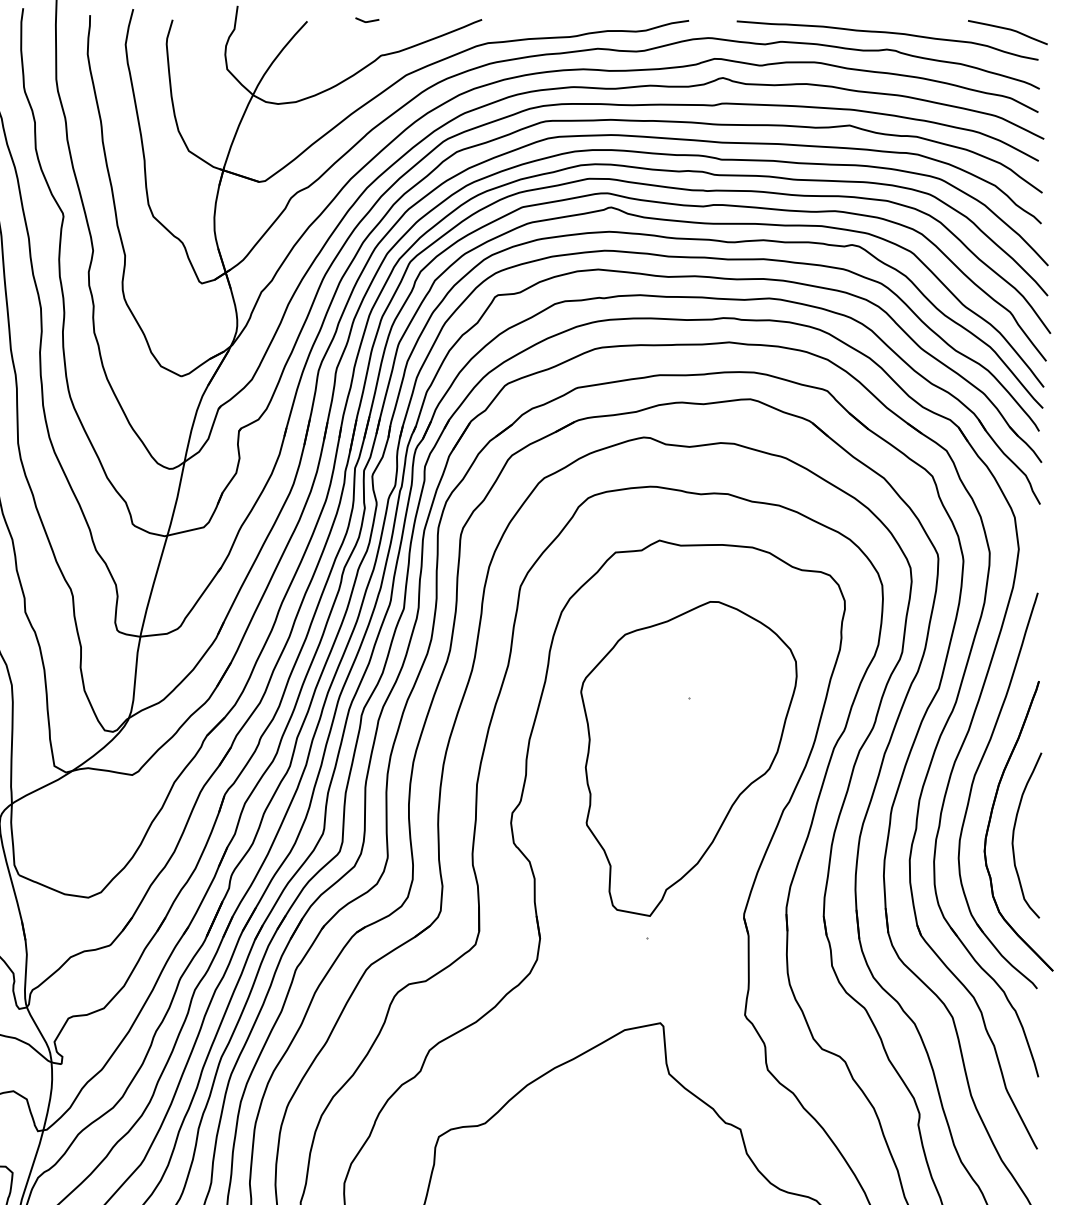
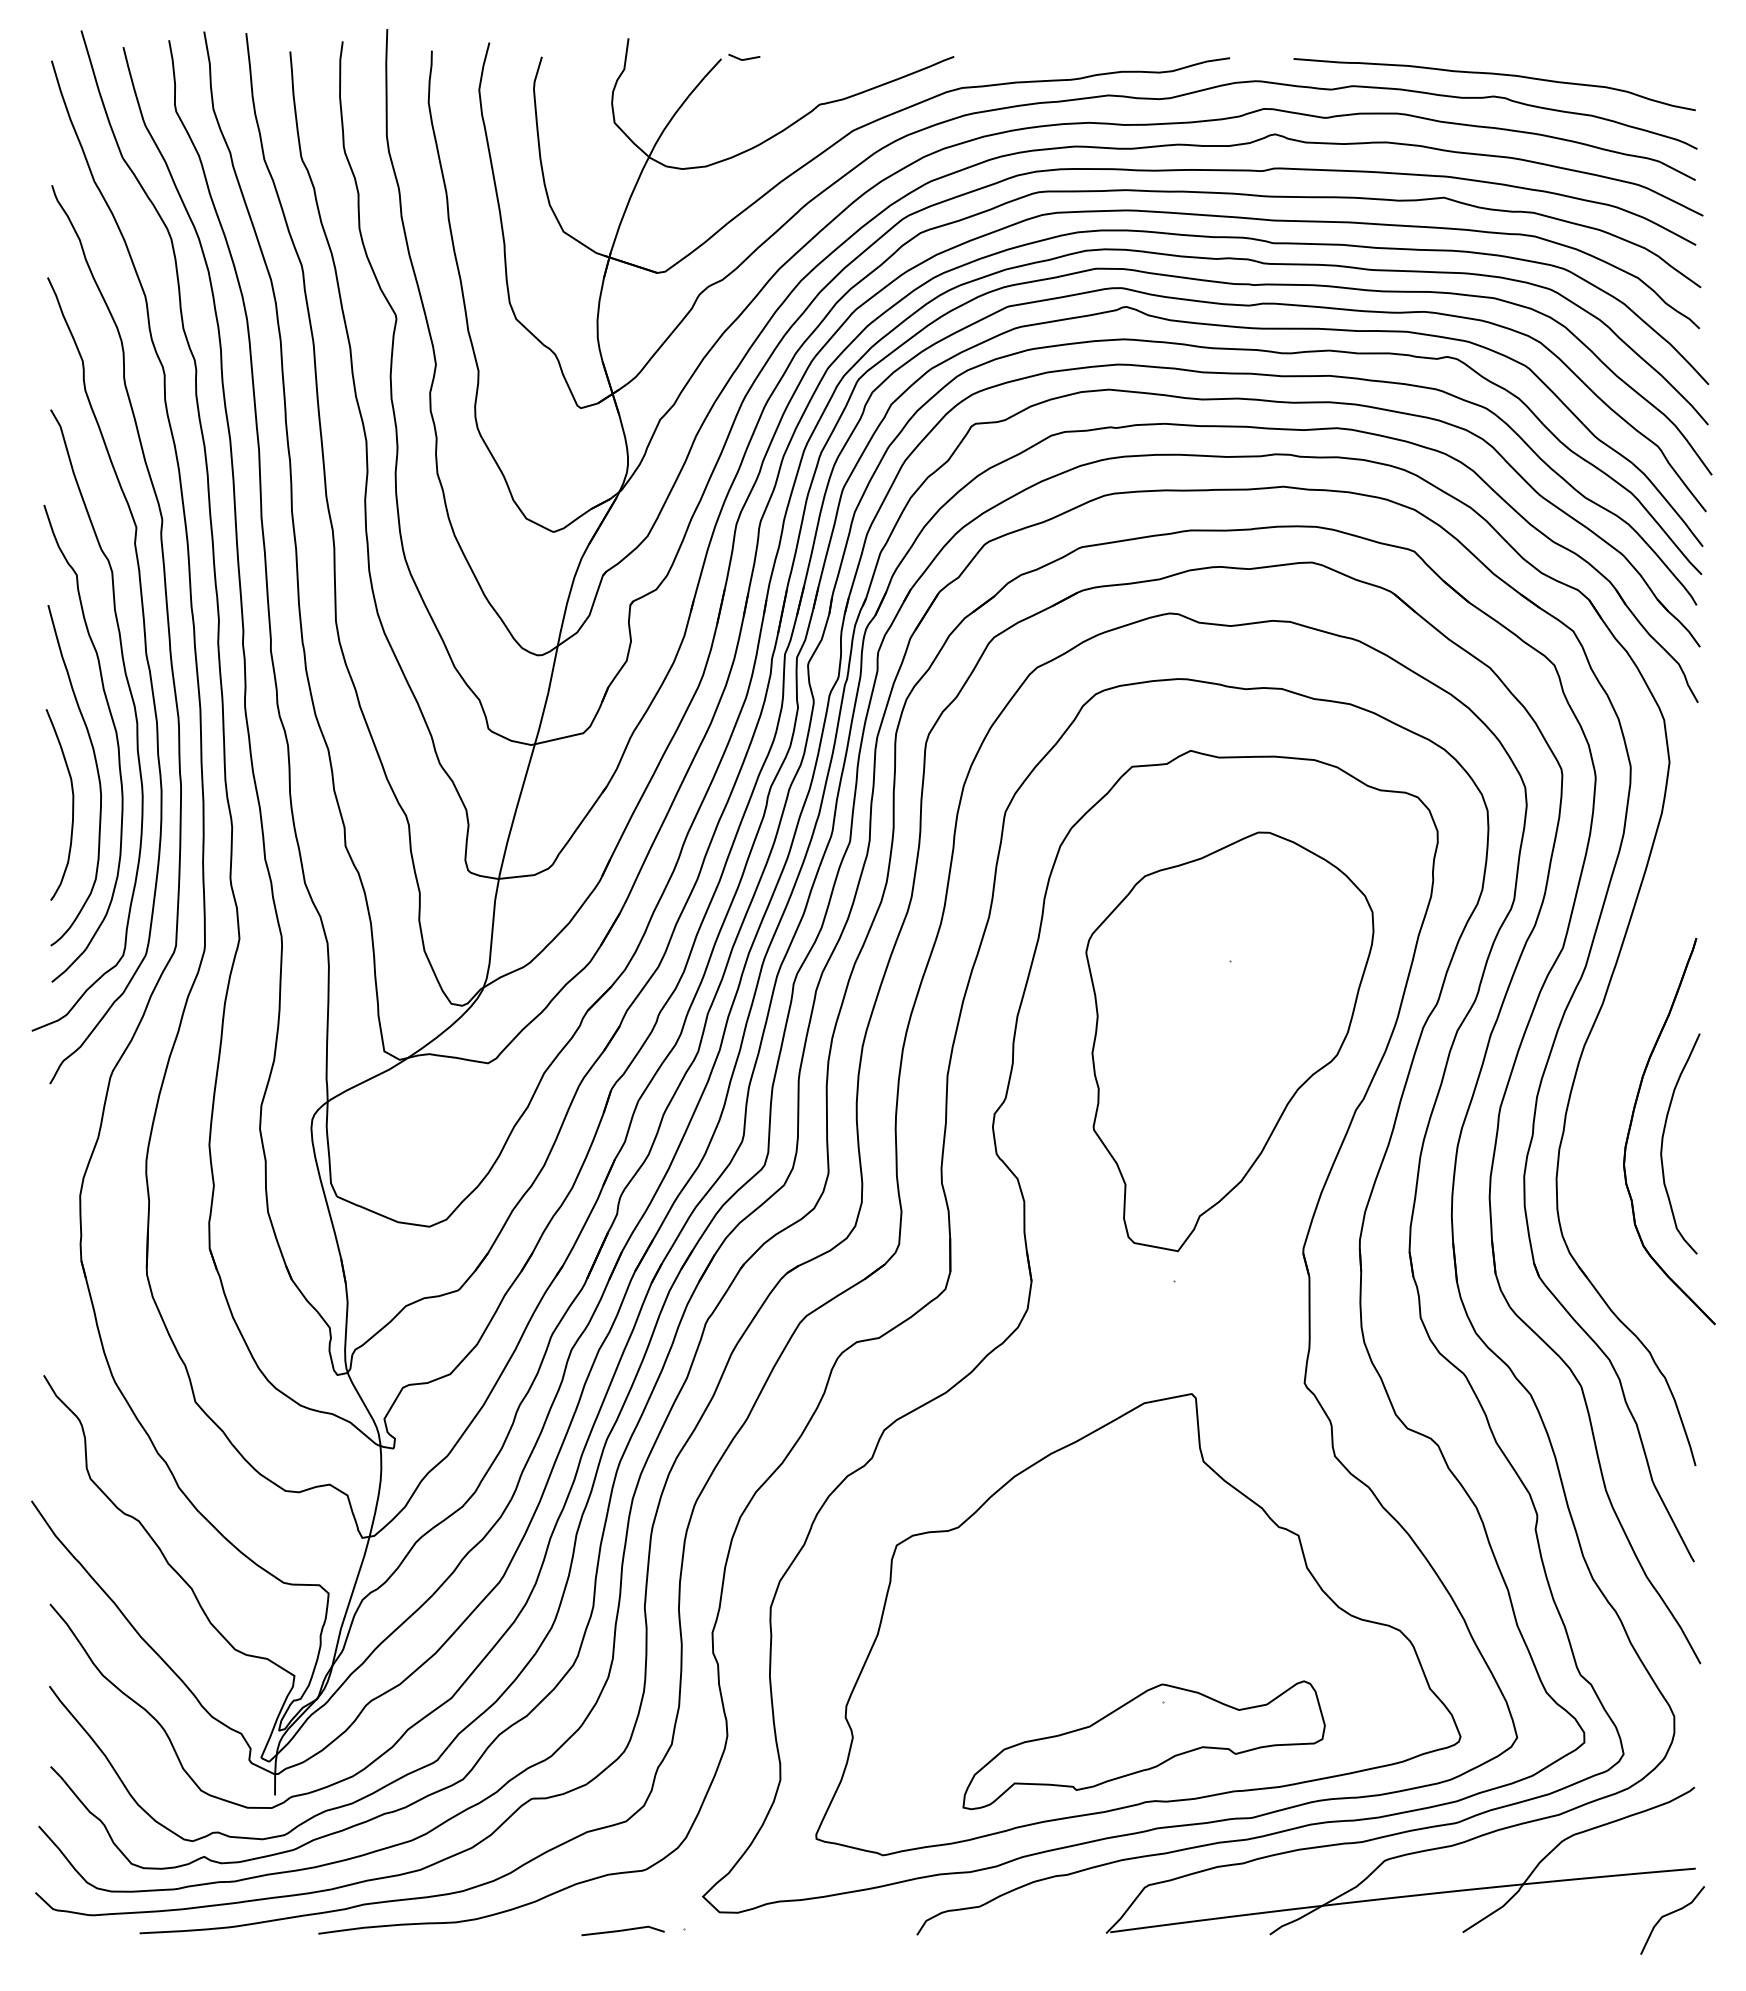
line: (367, 21) -> (744, 58), moved
curve: (1008, 30) -> (1655, 70), removed
part: (973, 784) -> (1608, 1076), removed

